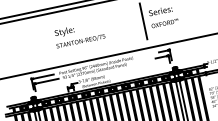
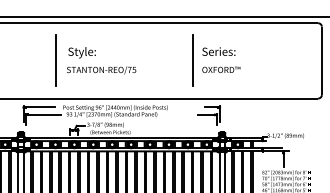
line: (47, 41) -> (55, 60), added

